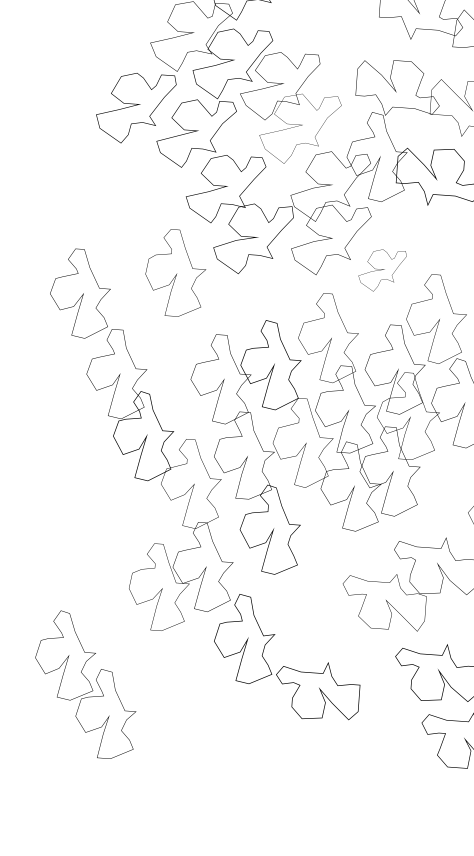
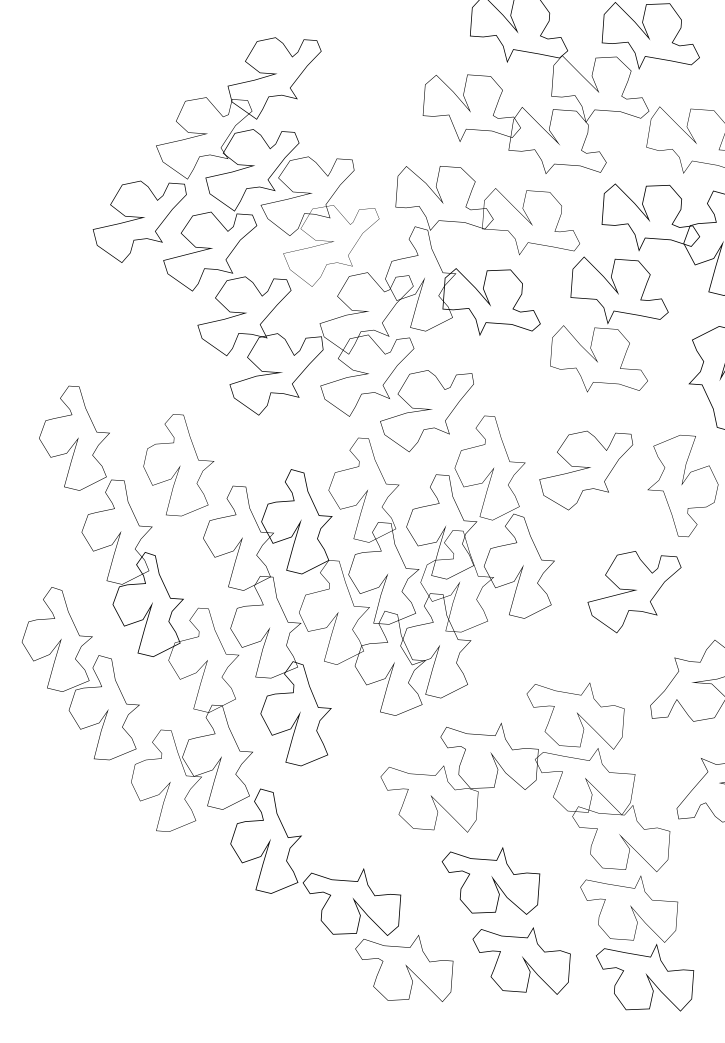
part: (382, 270) -> (426, 411), size x1.67
part: (175, 273) -> (178, 465), moved
part: (85, 684) -> (80, 673), moved
part: (363, 748) -> (404, 968), added

